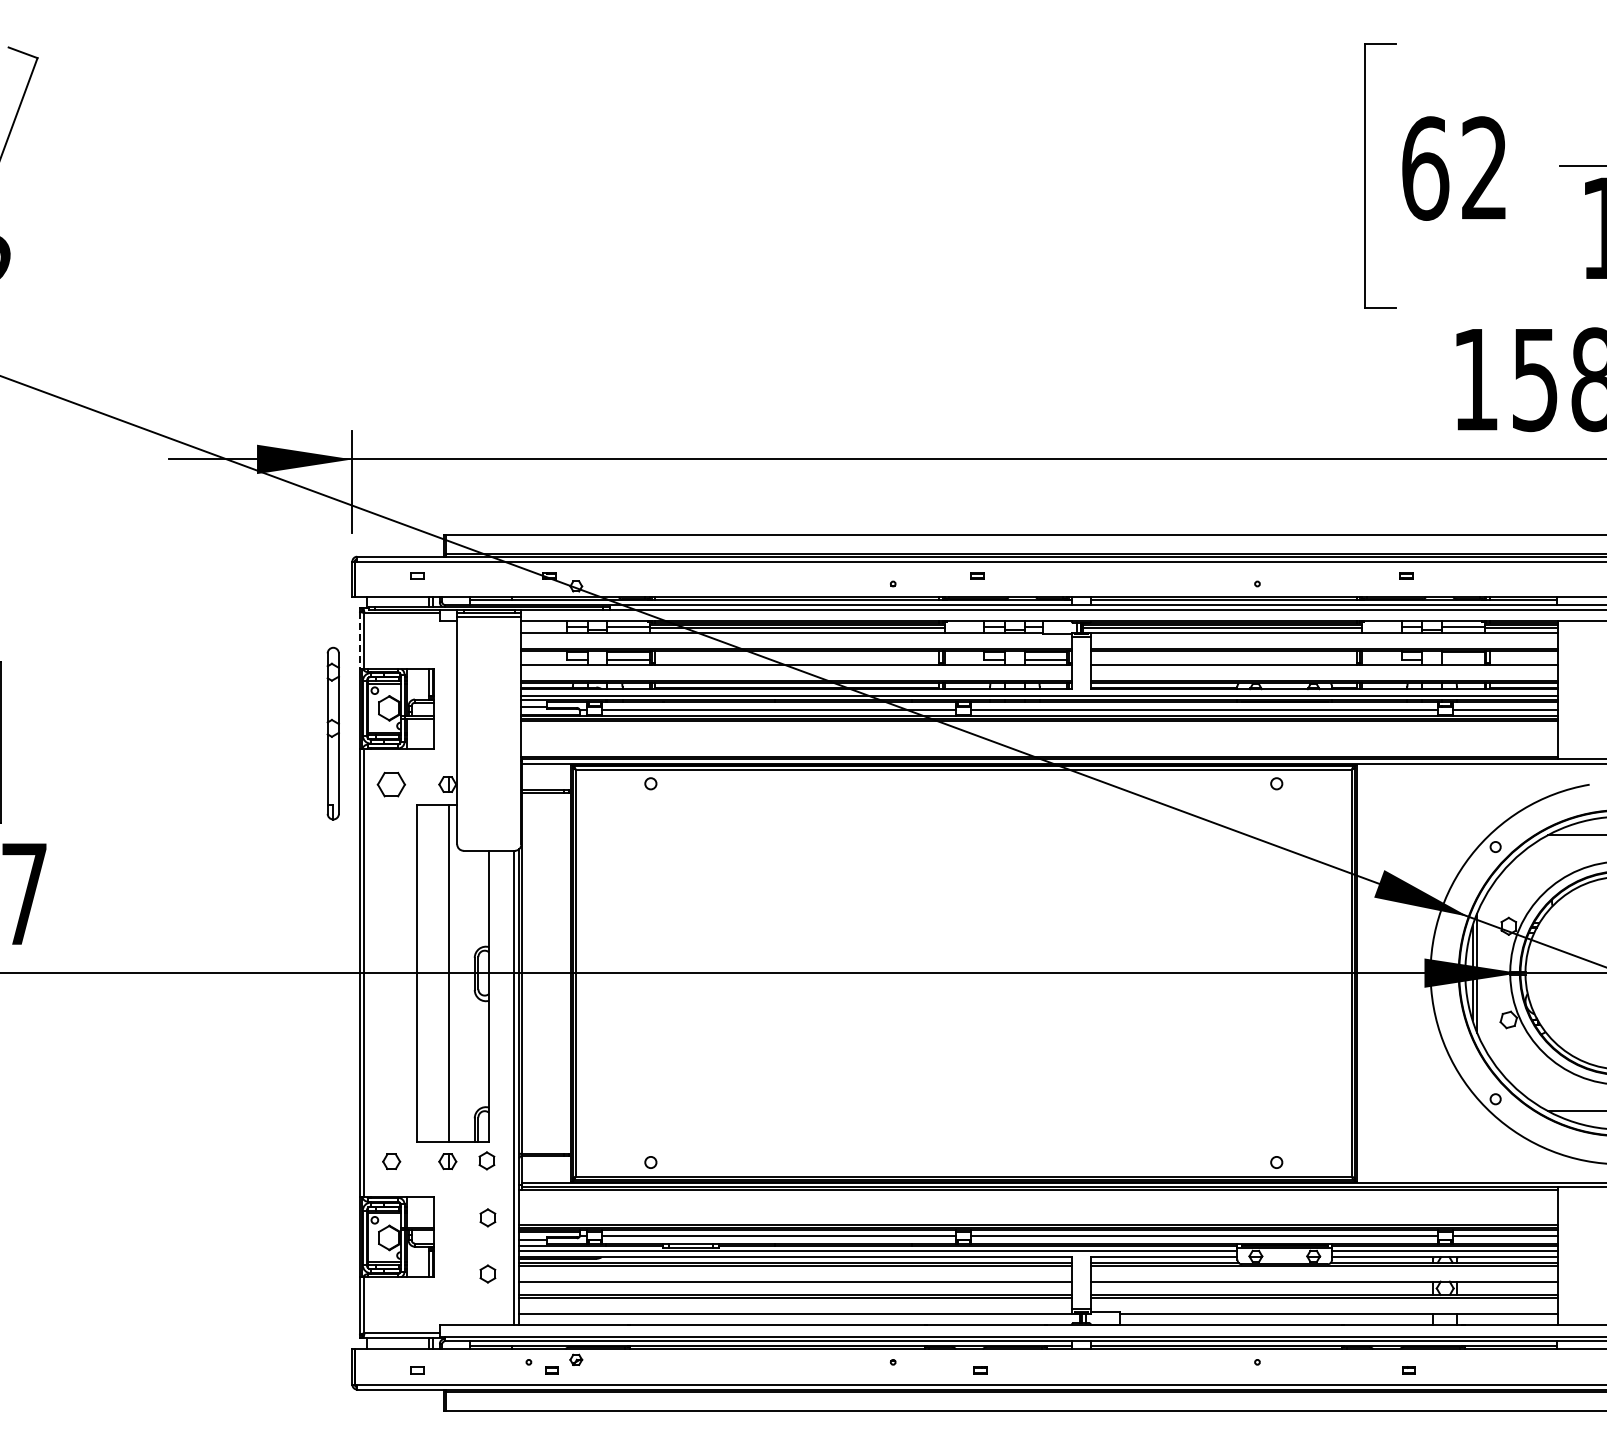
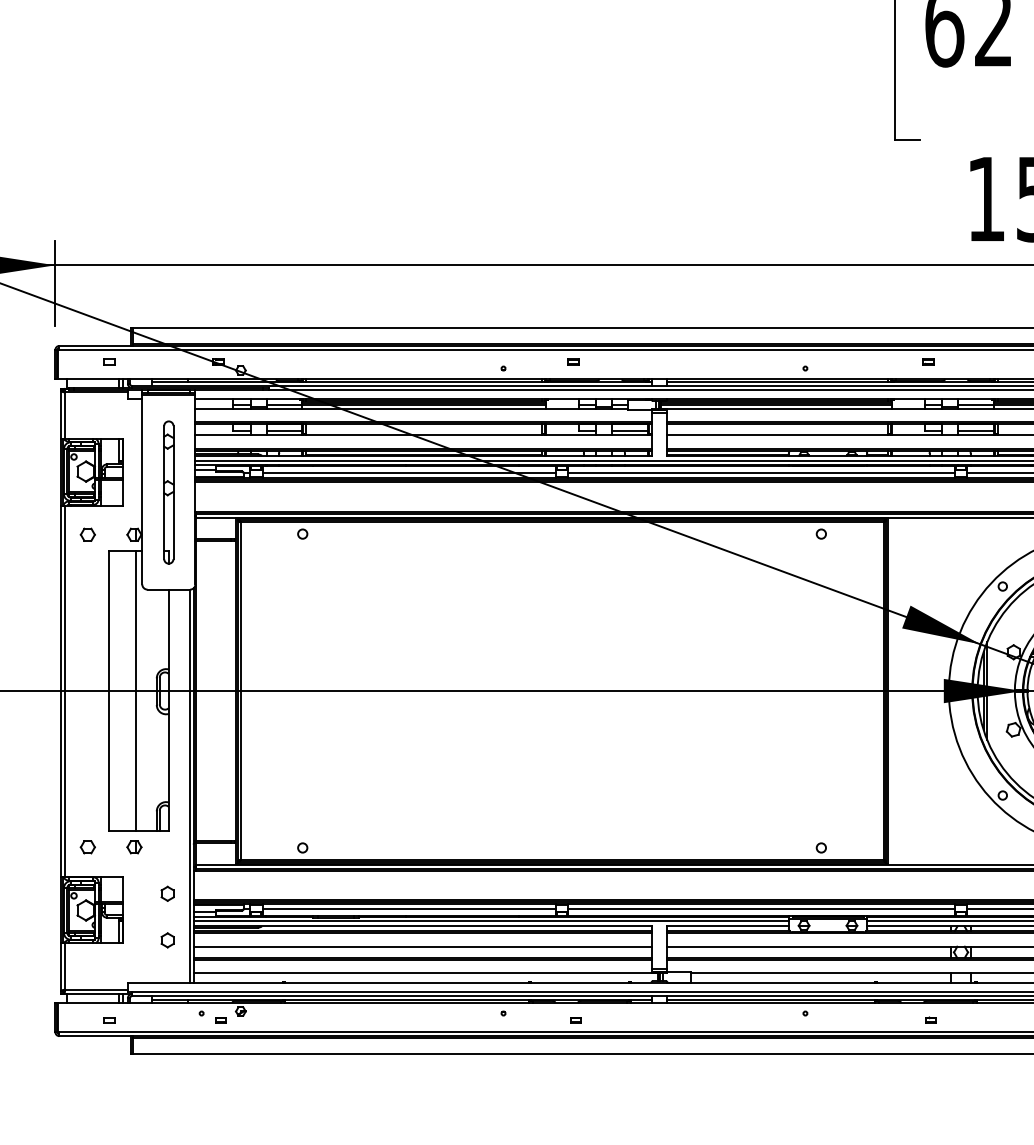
line: (359, 640) -> (61, 415), dashed -> solid
line: (1462, 659) -> (975, 431), added
part: (332, 733) -> (168, 492), moved
part: (391, 784) -> (87, 534), size x0.62
part: (486, 1160) -> (166, 846), removed

